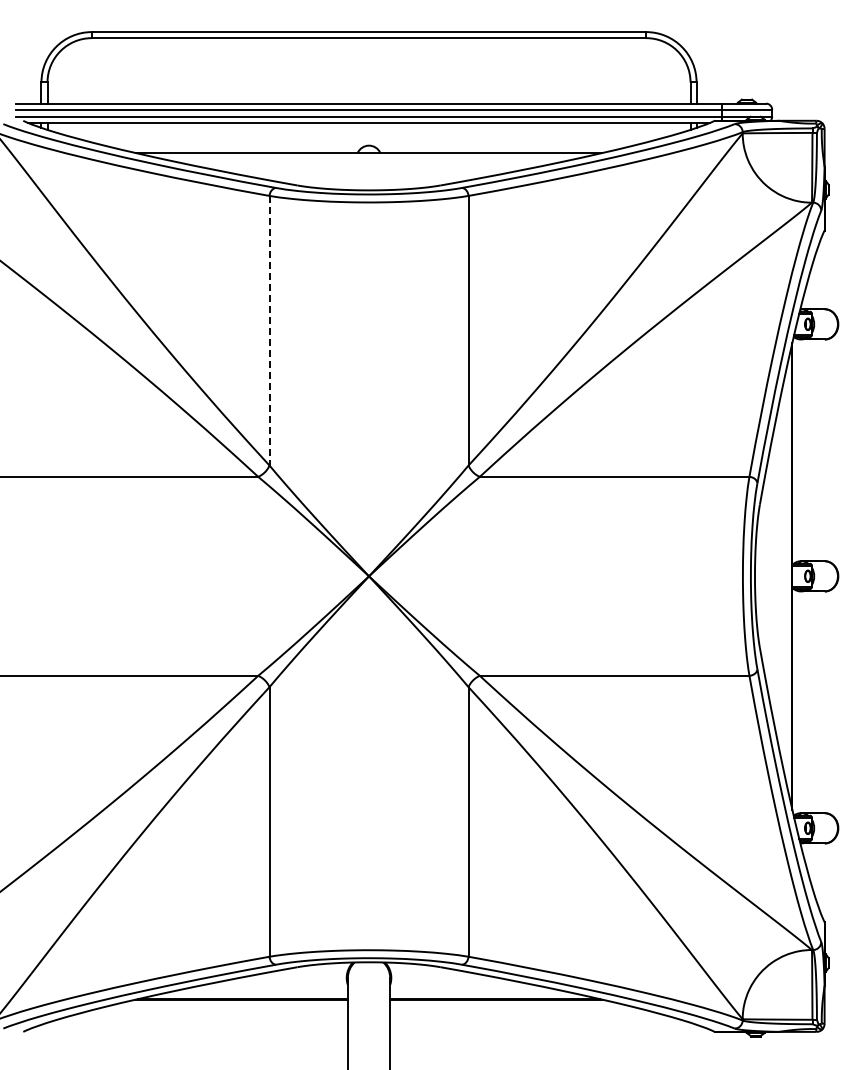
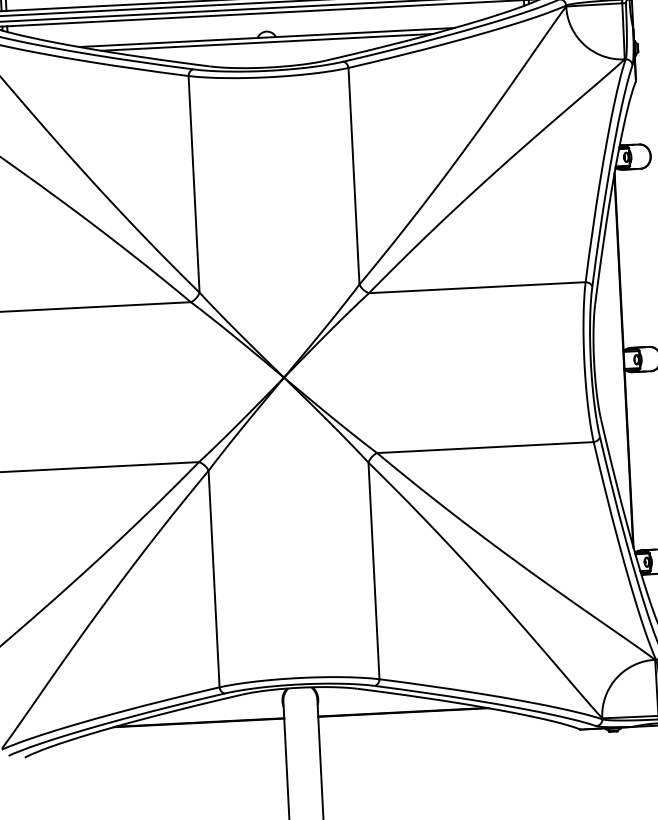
line: (368, 159) -> (266, 42), added
line: (269, 330) -> (194, 184), dashed -> solid

